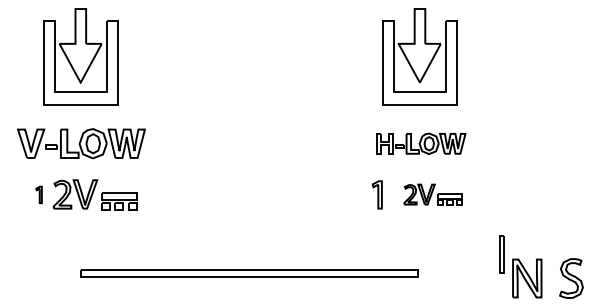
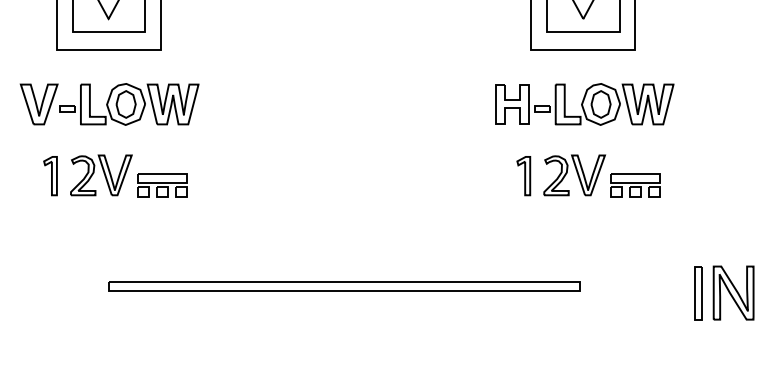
part: (421, 143) -> (585, 104), size x1.43
part: (38, 194) -> (49, 175), size x1.67
part: (433, 194) -> (602, 175), size x1.43
part: (501, 254) -> (697, 293), moved

